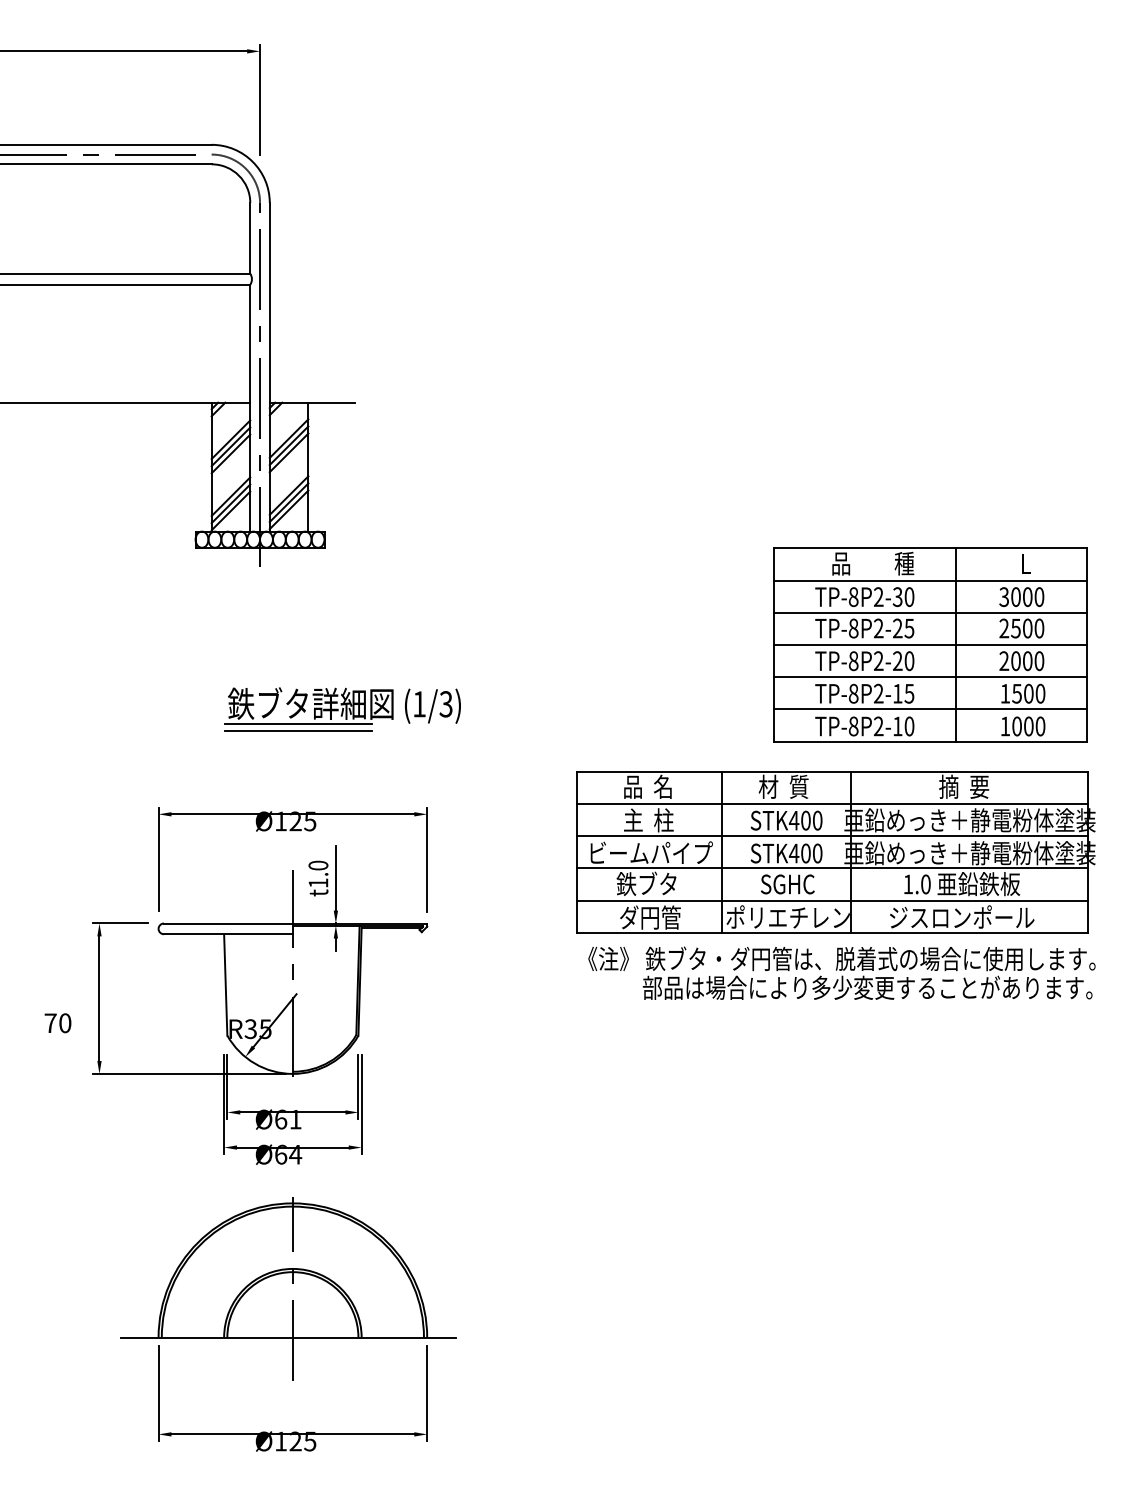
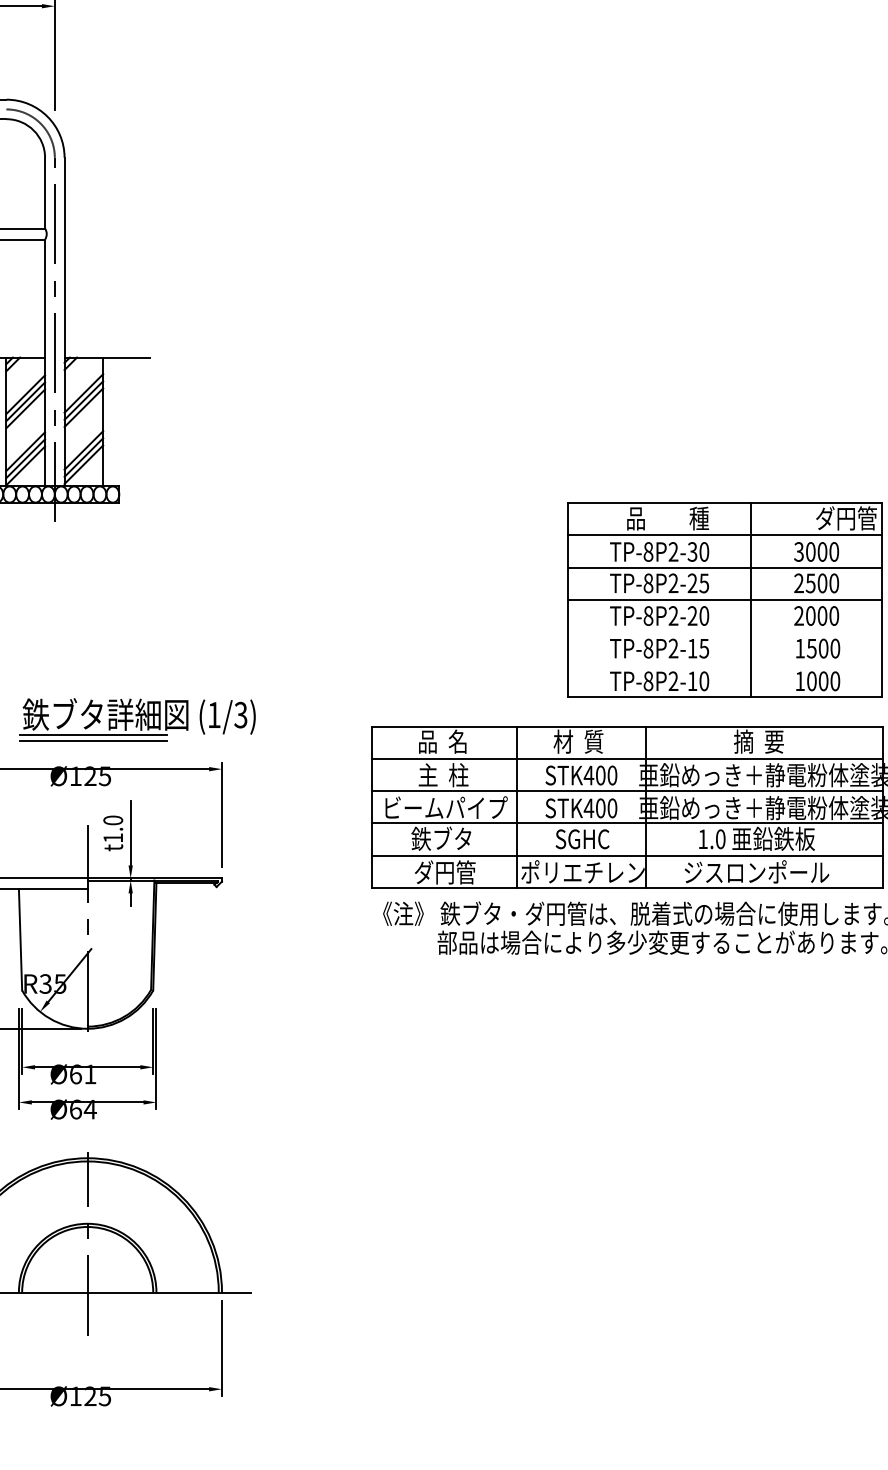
text: (1051, 563) -> (846, 518), L -> ダ円管
line: (930, 677) -> (725, 632), removed
part: (342, 709) -> (137, 720), moved
line: (930, 709) -> (725, 664), removed

